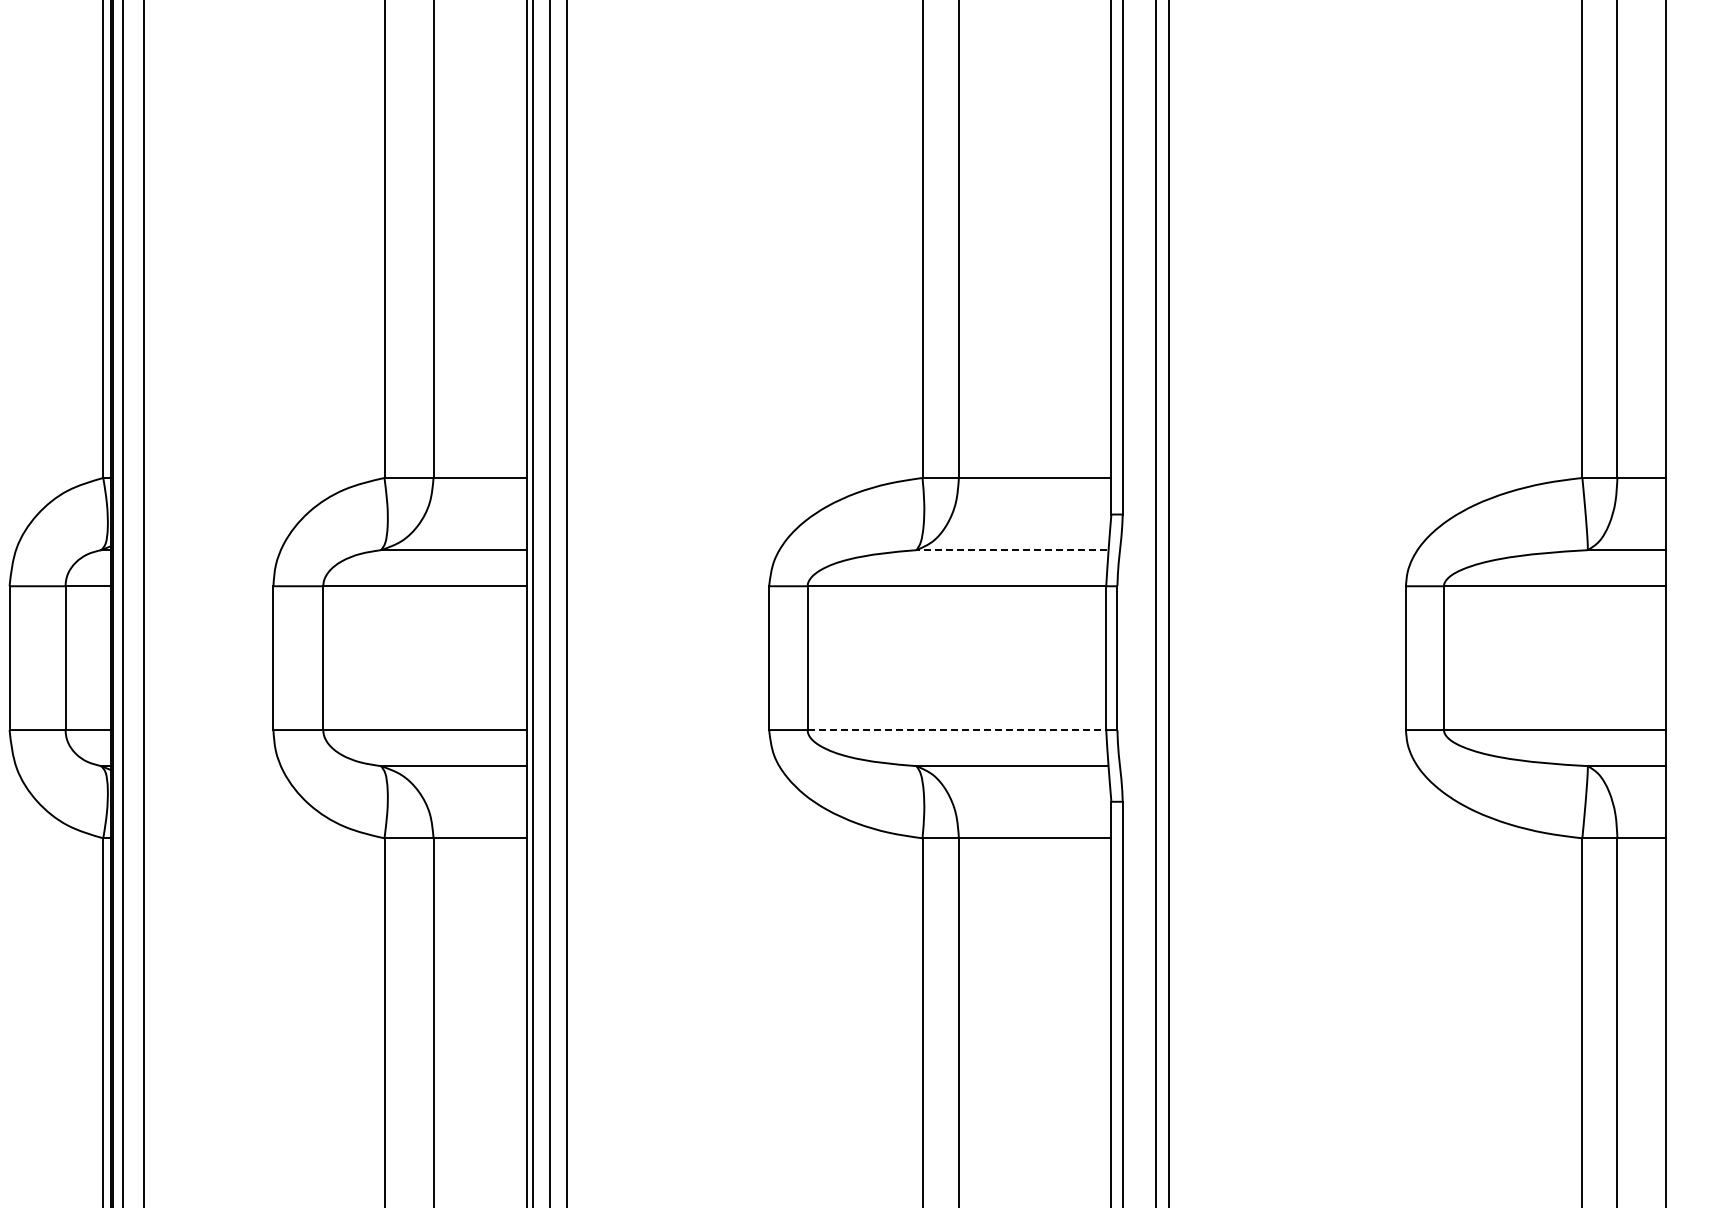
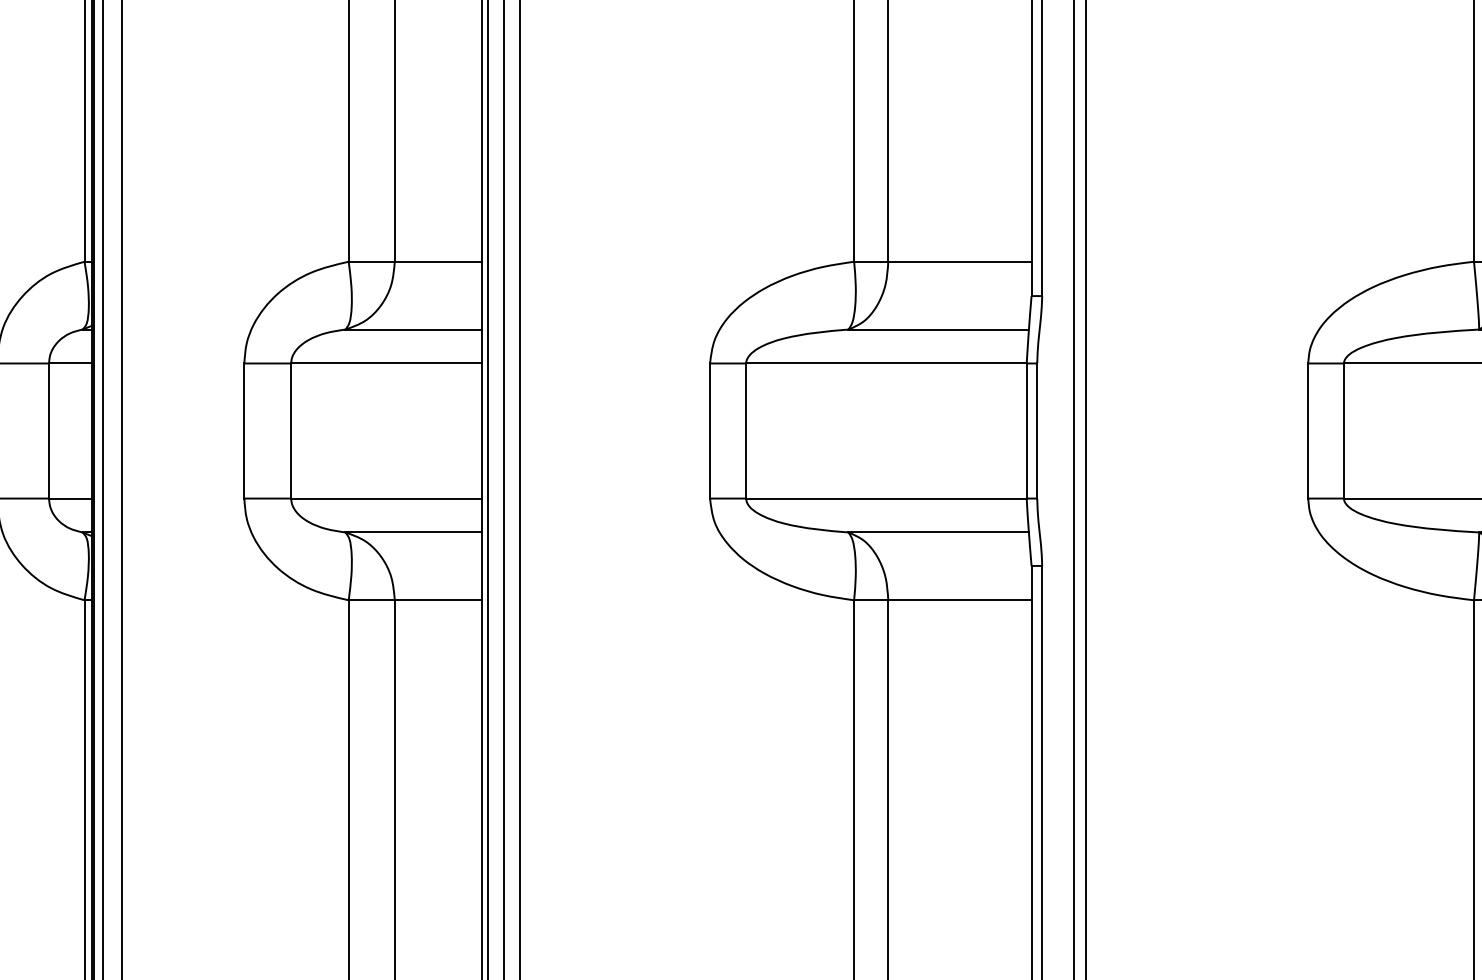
line: (1011, 550) -> (937, 329), dashed -> solid
line: (957, 730) -> (886, 498), dashed -> solid

